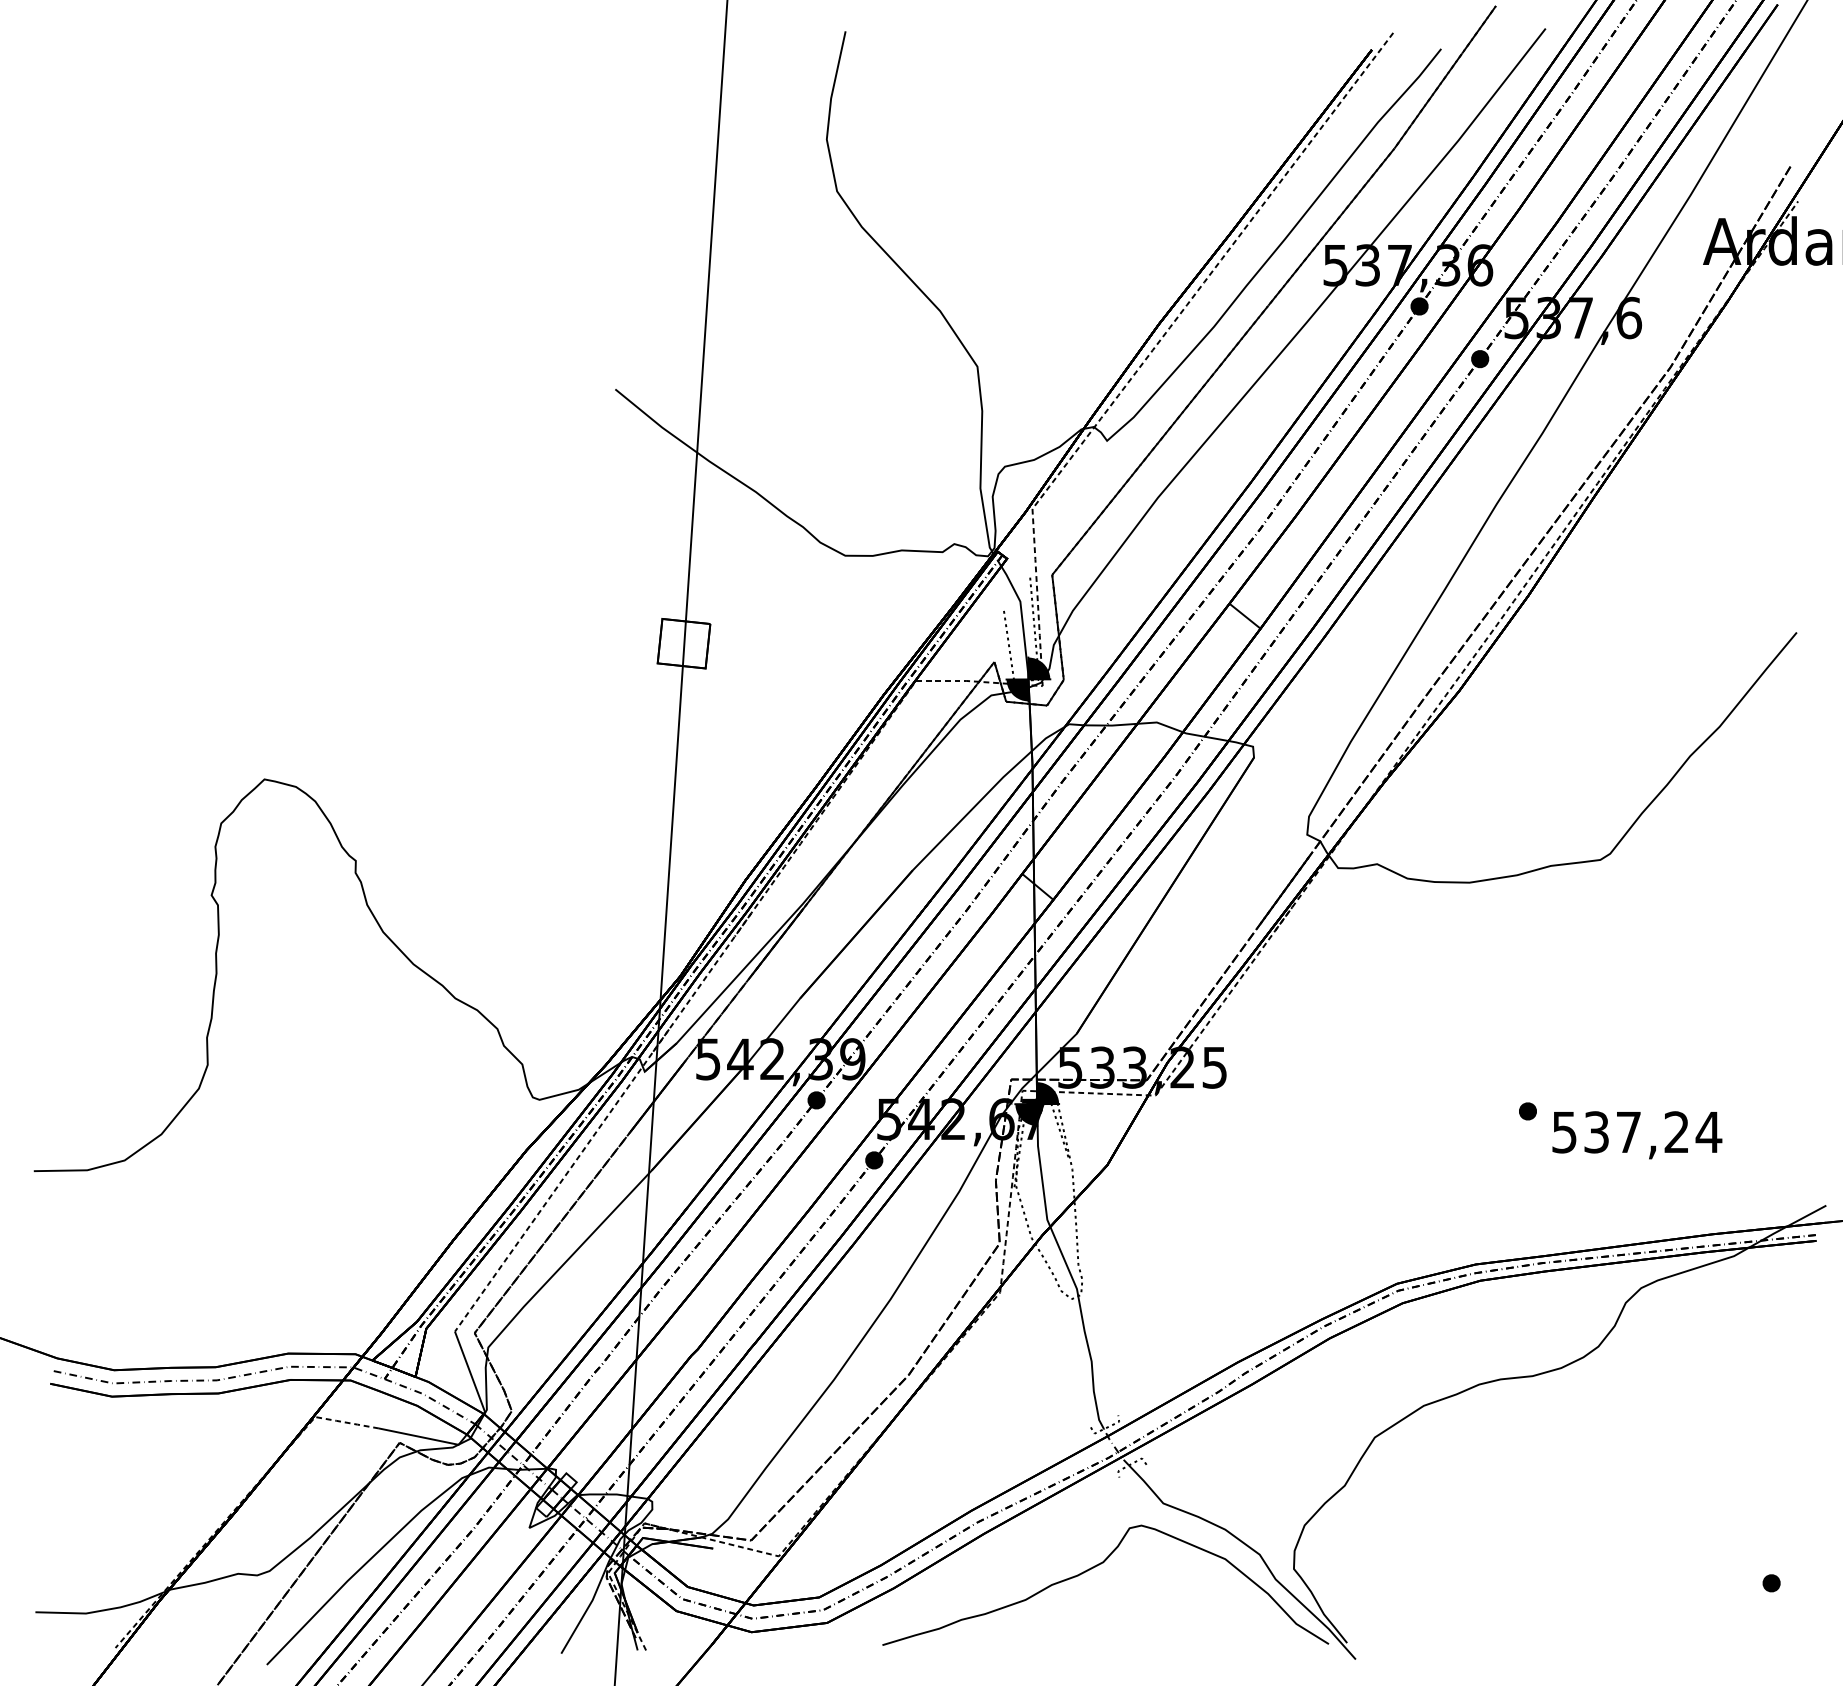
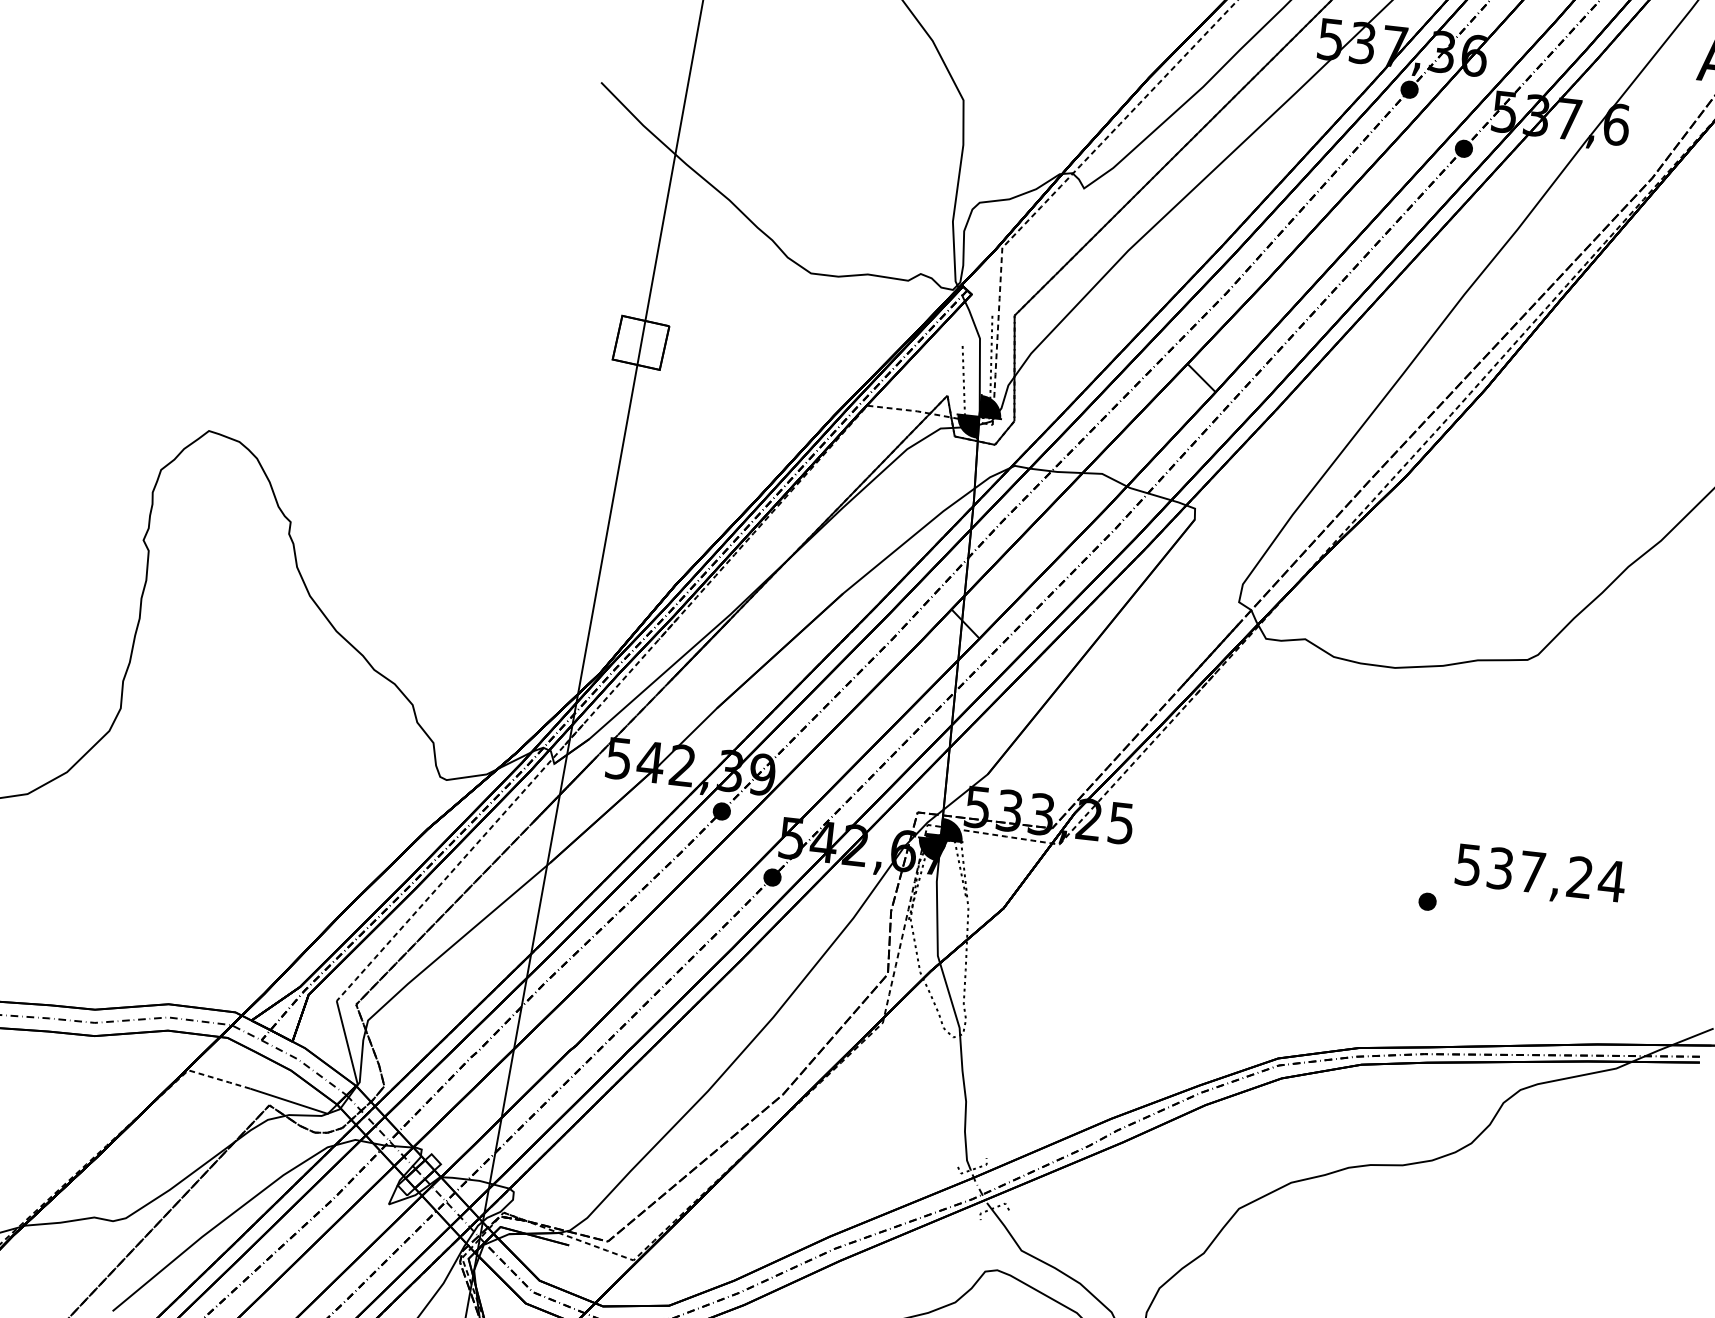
text: (1637, 1135) -> (1540, 876), moved

